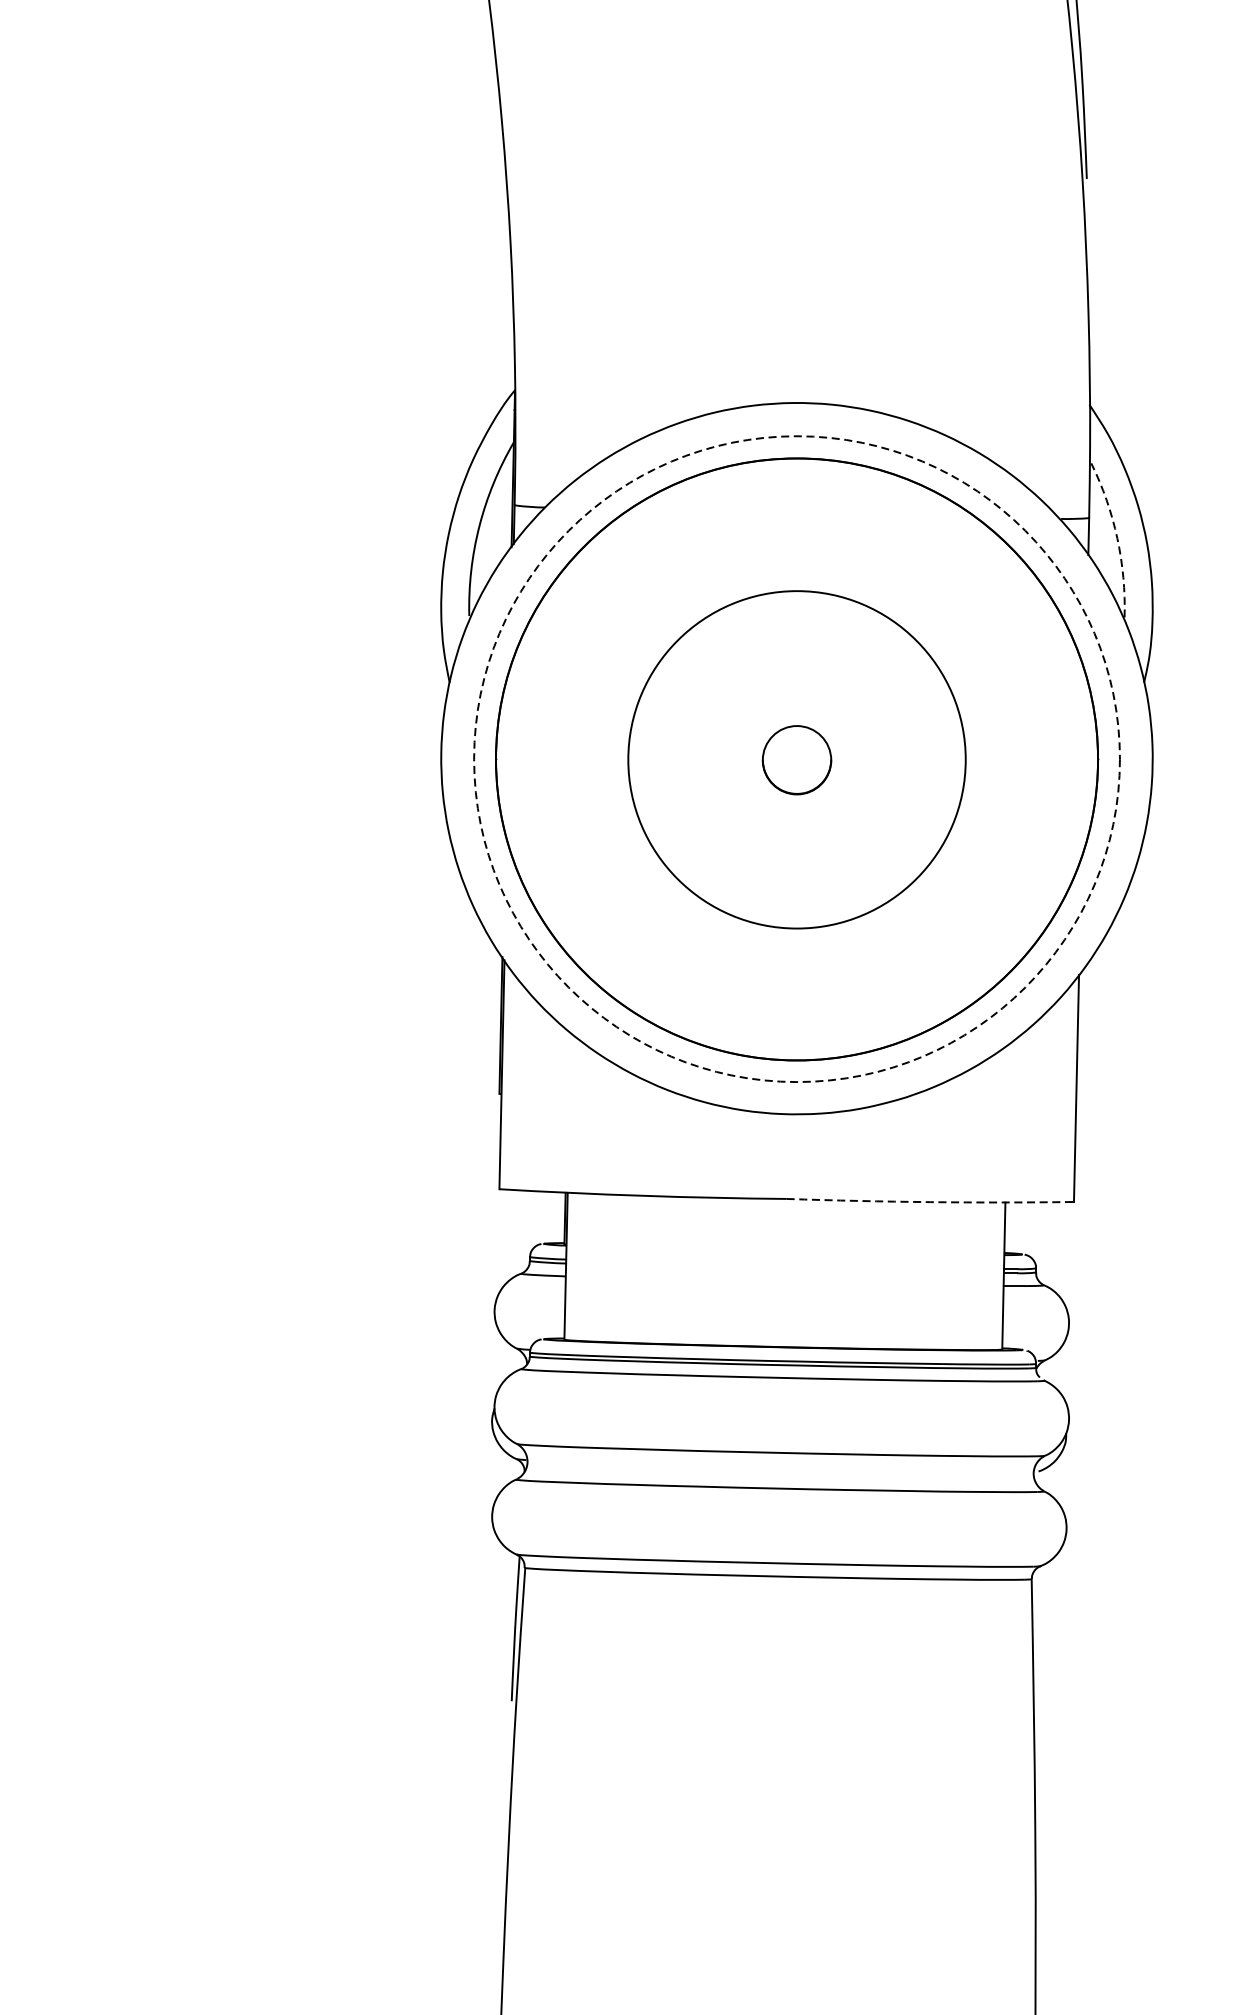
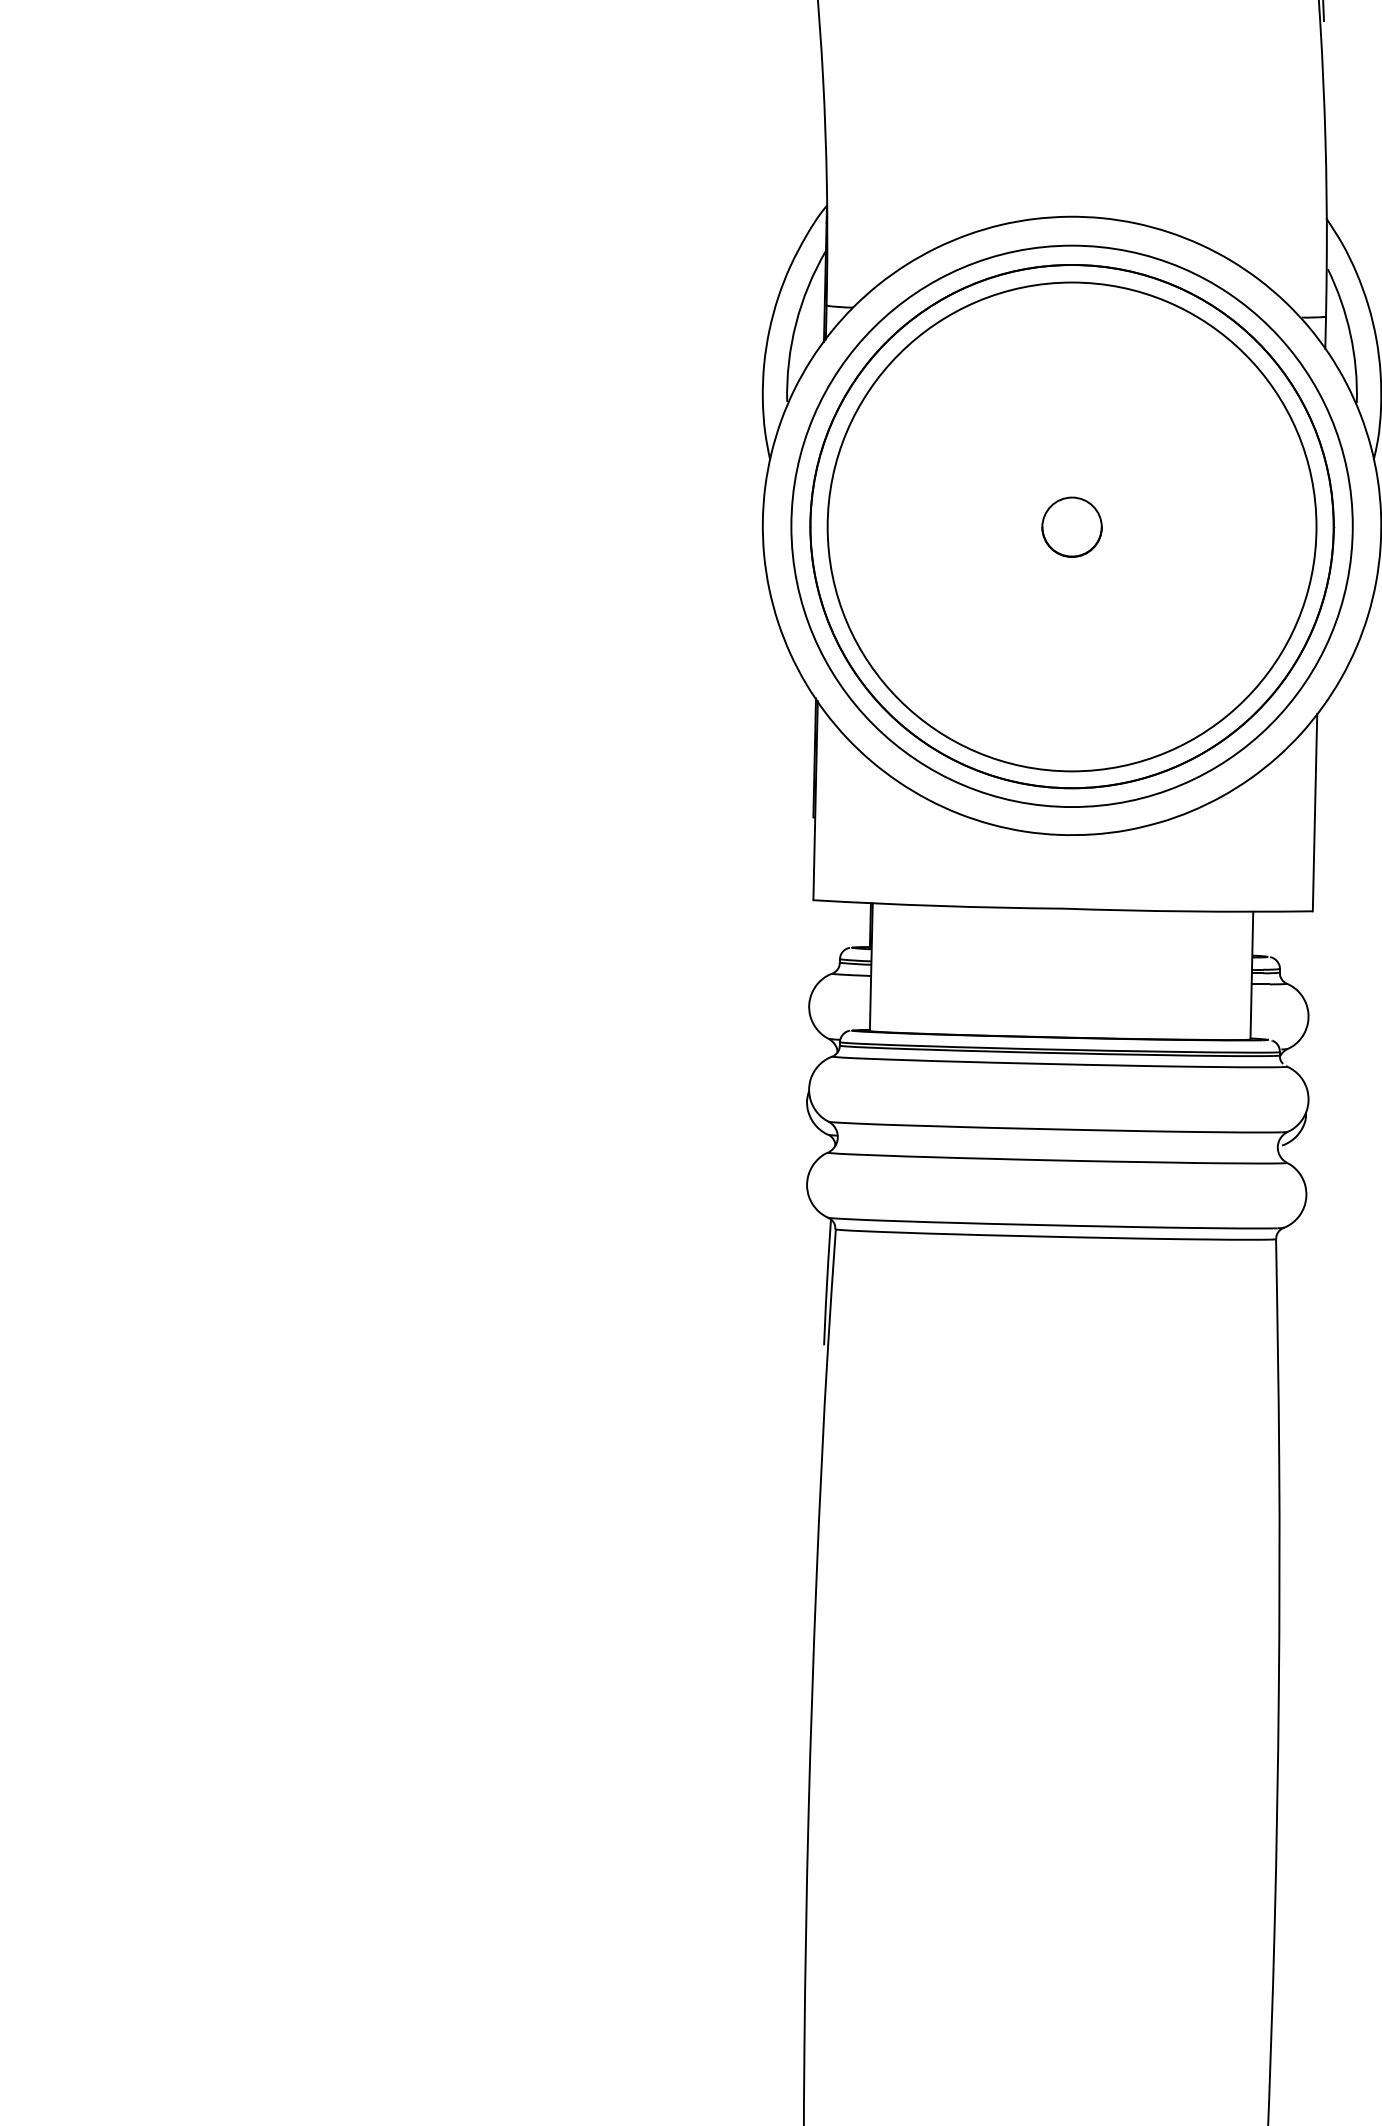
arc: (1117, 538) -> (1350, 334), dashed -> solid
circle: (796, 759) -> (1071, 526), dashed -> solid
circle: (796, 759) -> (1071, 526), size x1.67
arc: (929, 1202) -> (1187, 911), dashed -> solid

